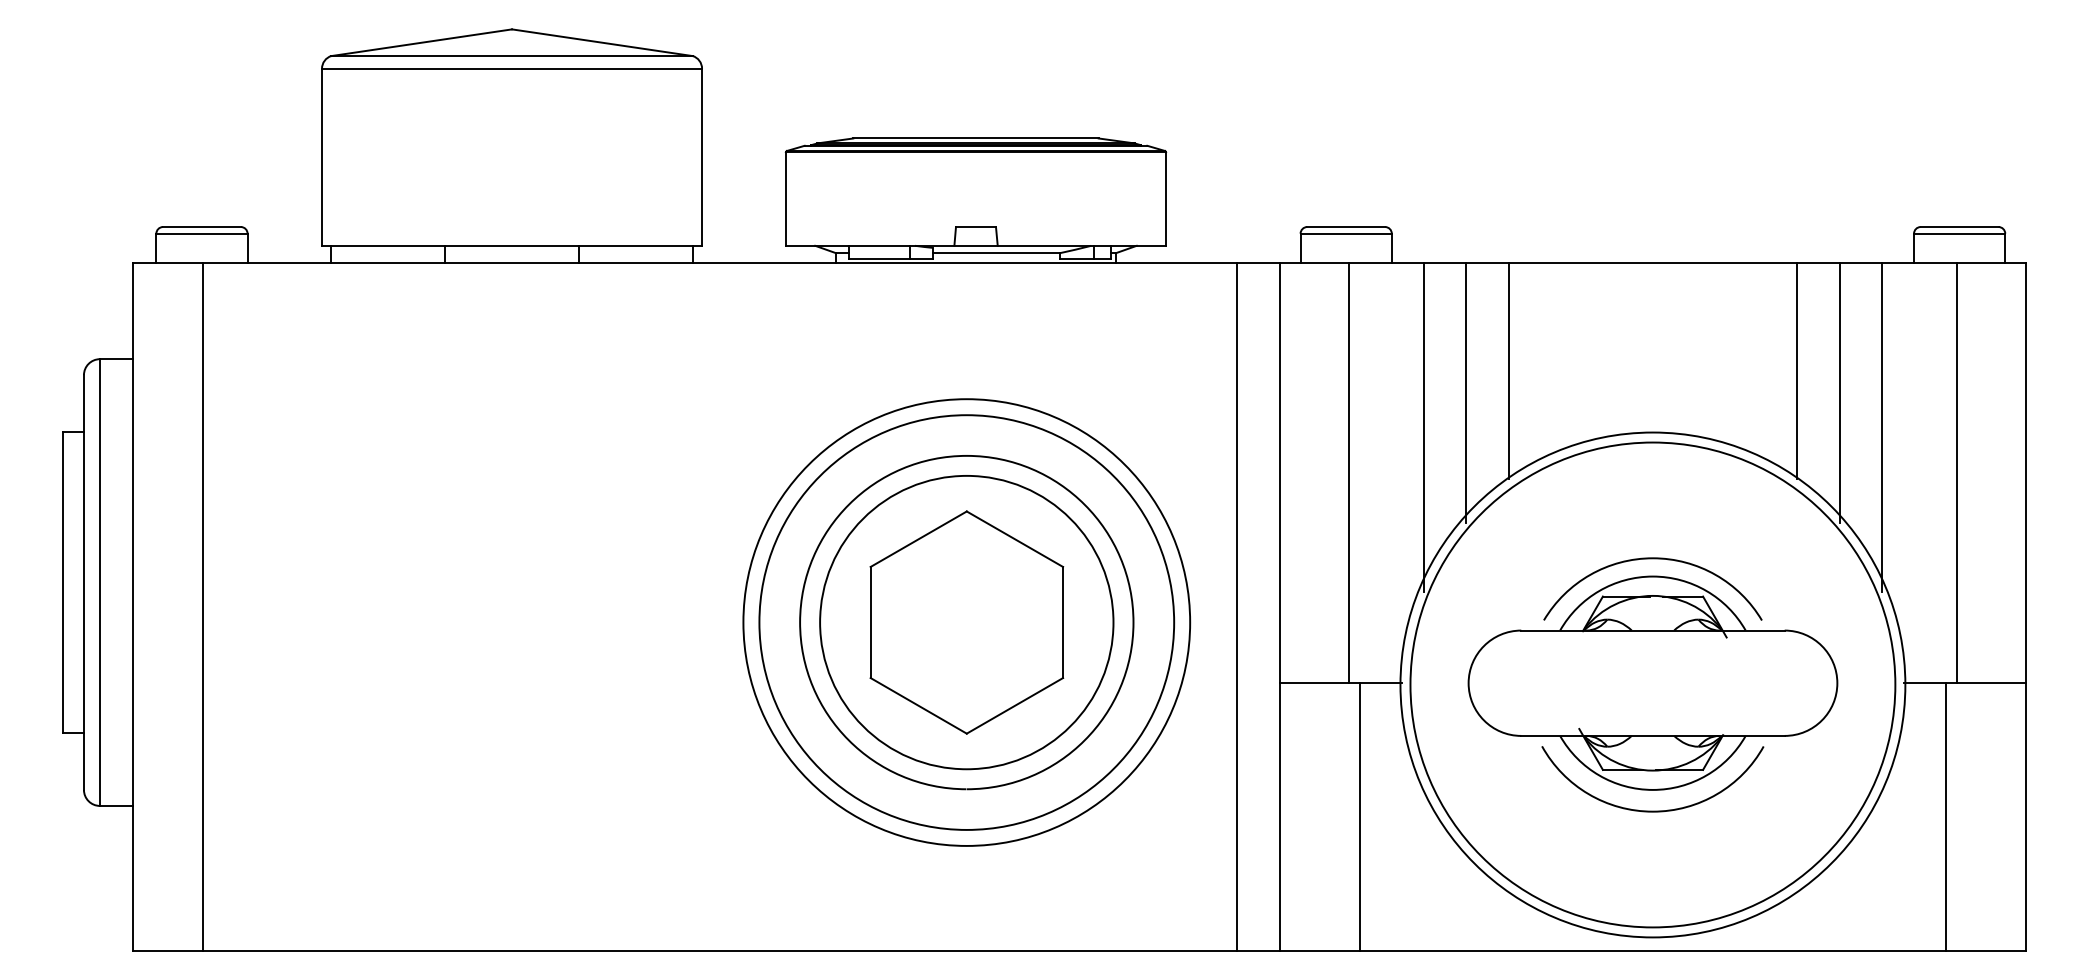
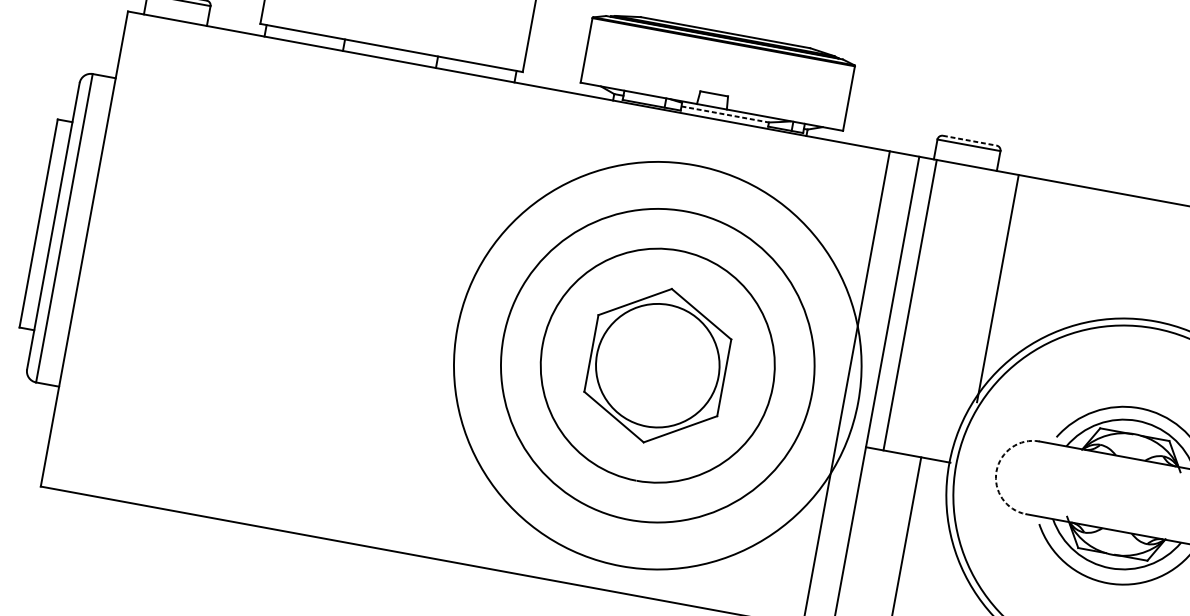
line: (1346, 227) -> (969, 141), solid -> dashed
line: (997, 253) -> (725, 114), solid -> dashed
line: (1508, 370) -> (1063, 260), removed
line: (1466, 392) -> (1031, 270), removed
line: (1348, 472) -> (909, 304), moved
line: (202, 606) -> (132, 257), removed
circle: (966, 622) -> (657, 365), size x0.6
circle: (966, 622) -> (657, 365), size x1.4
arc: (1468, 683) -> (996, 471), solid -> dashed

